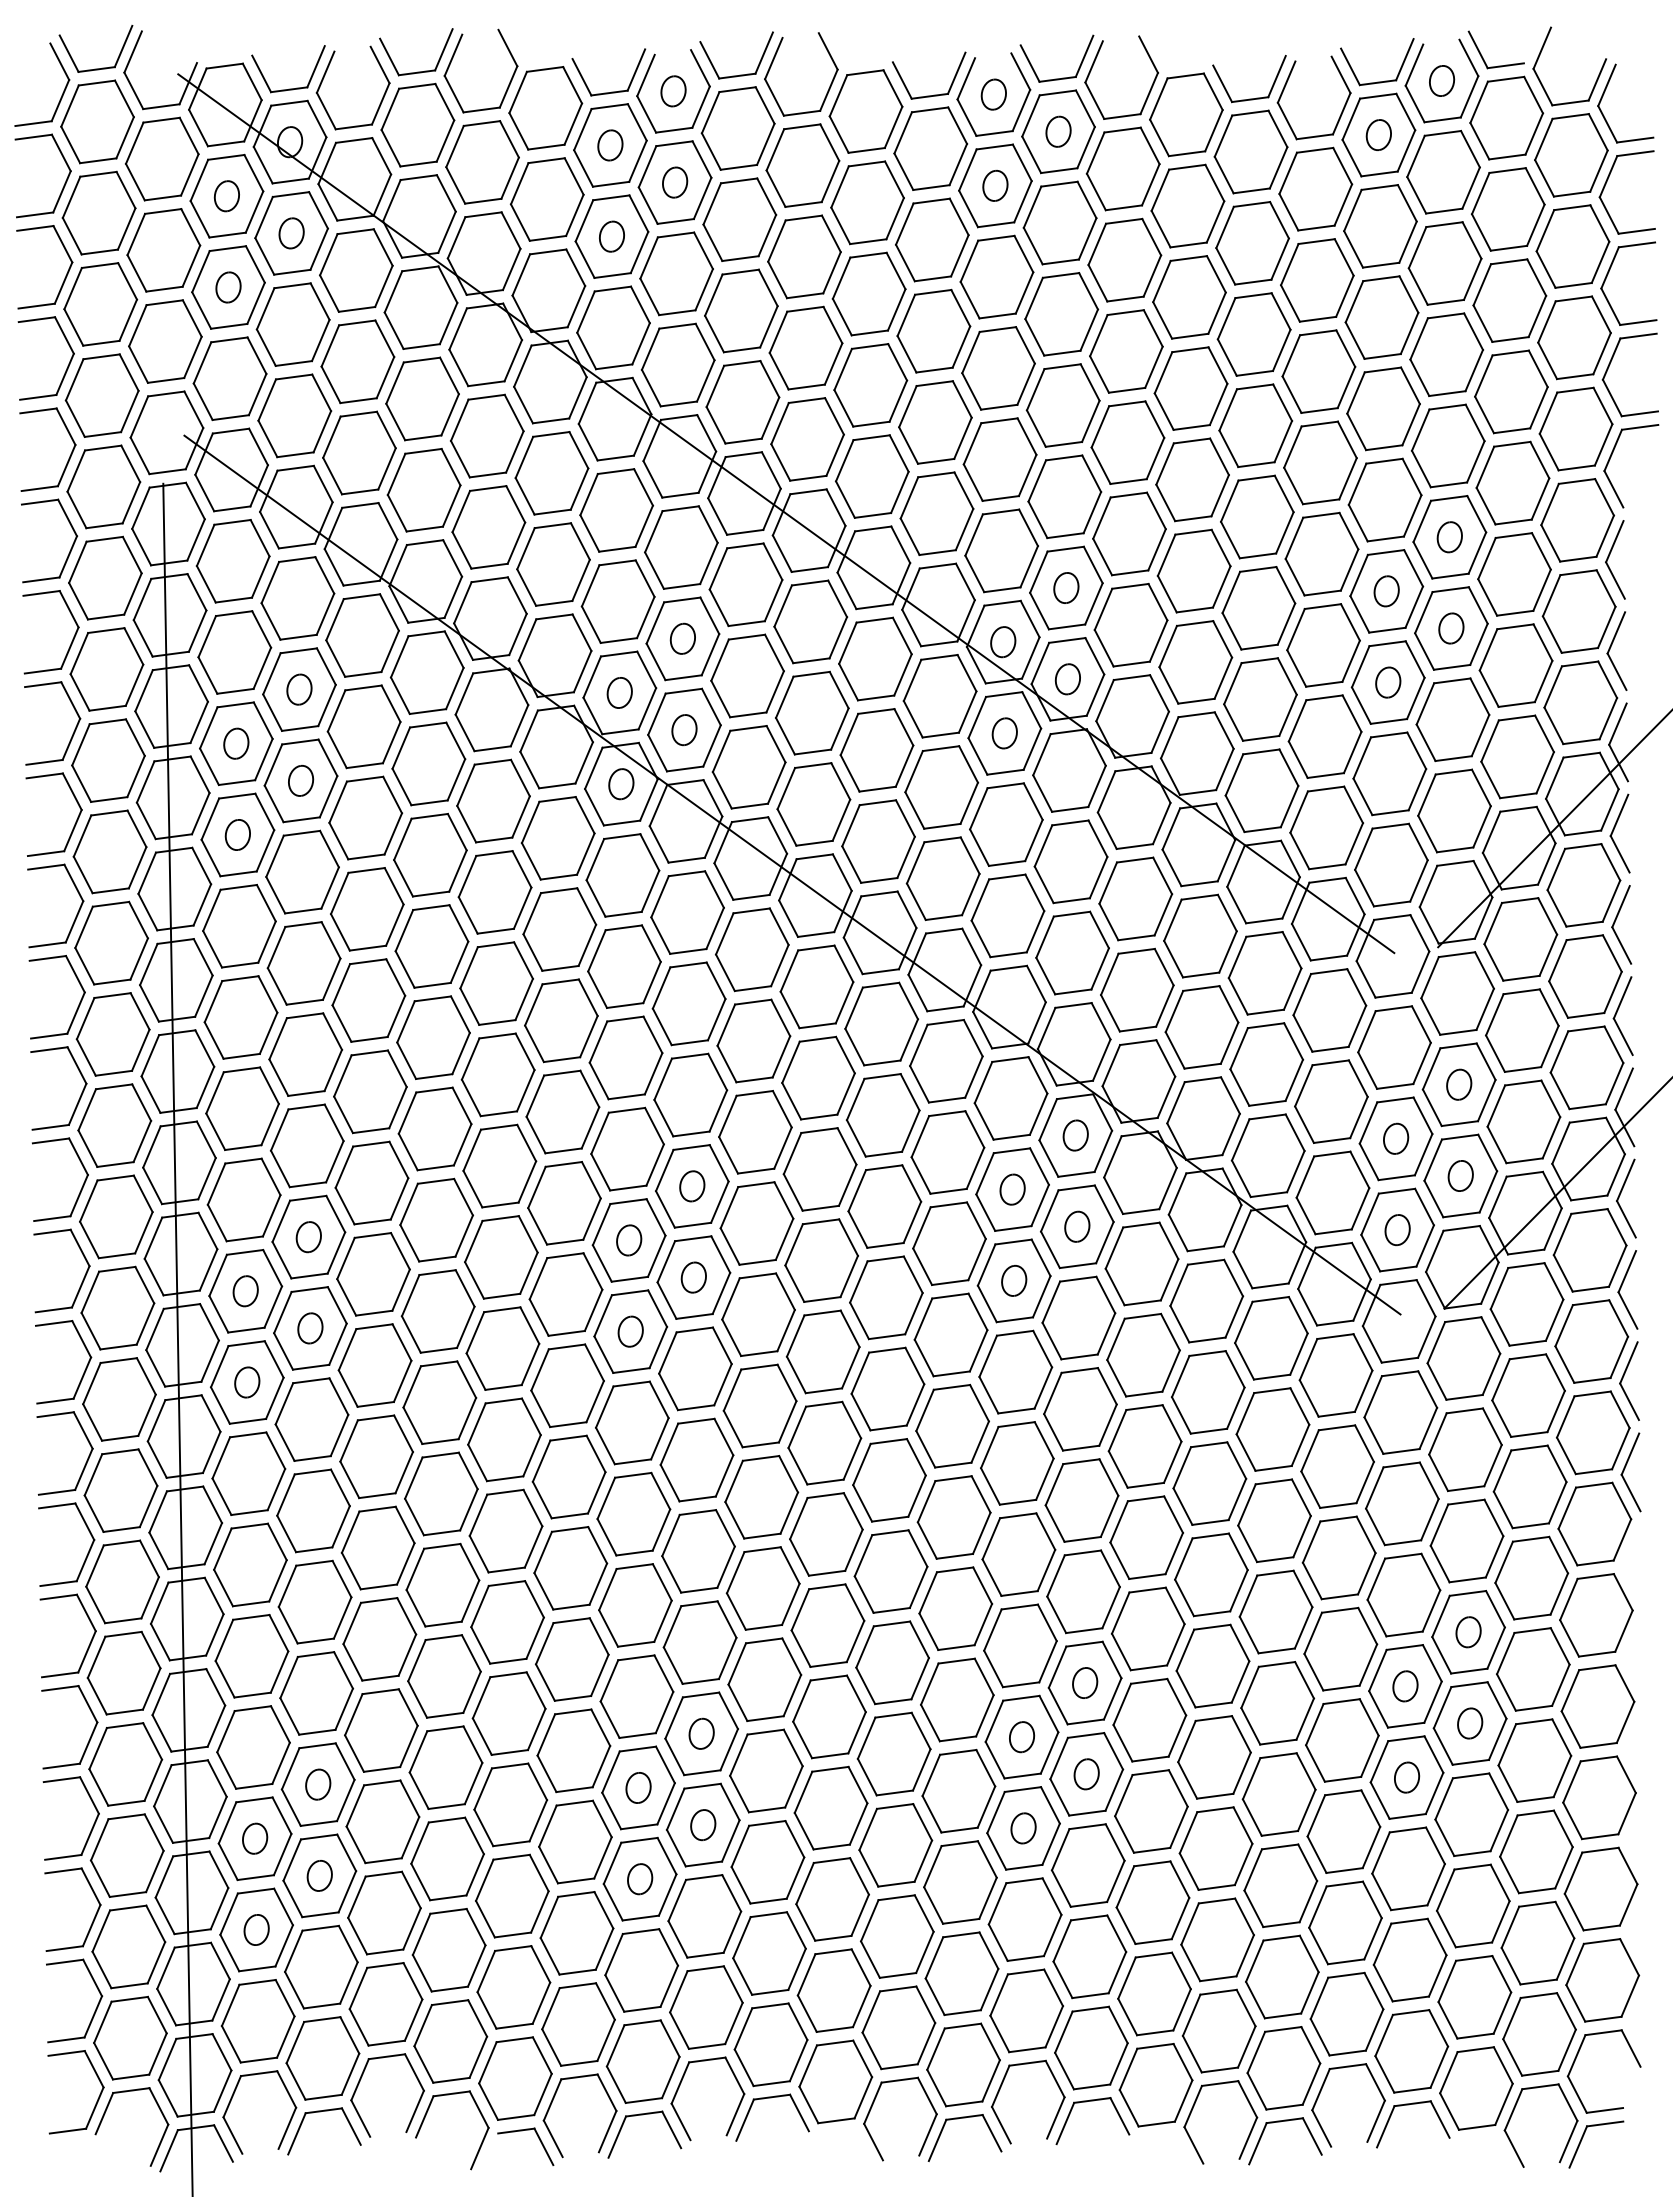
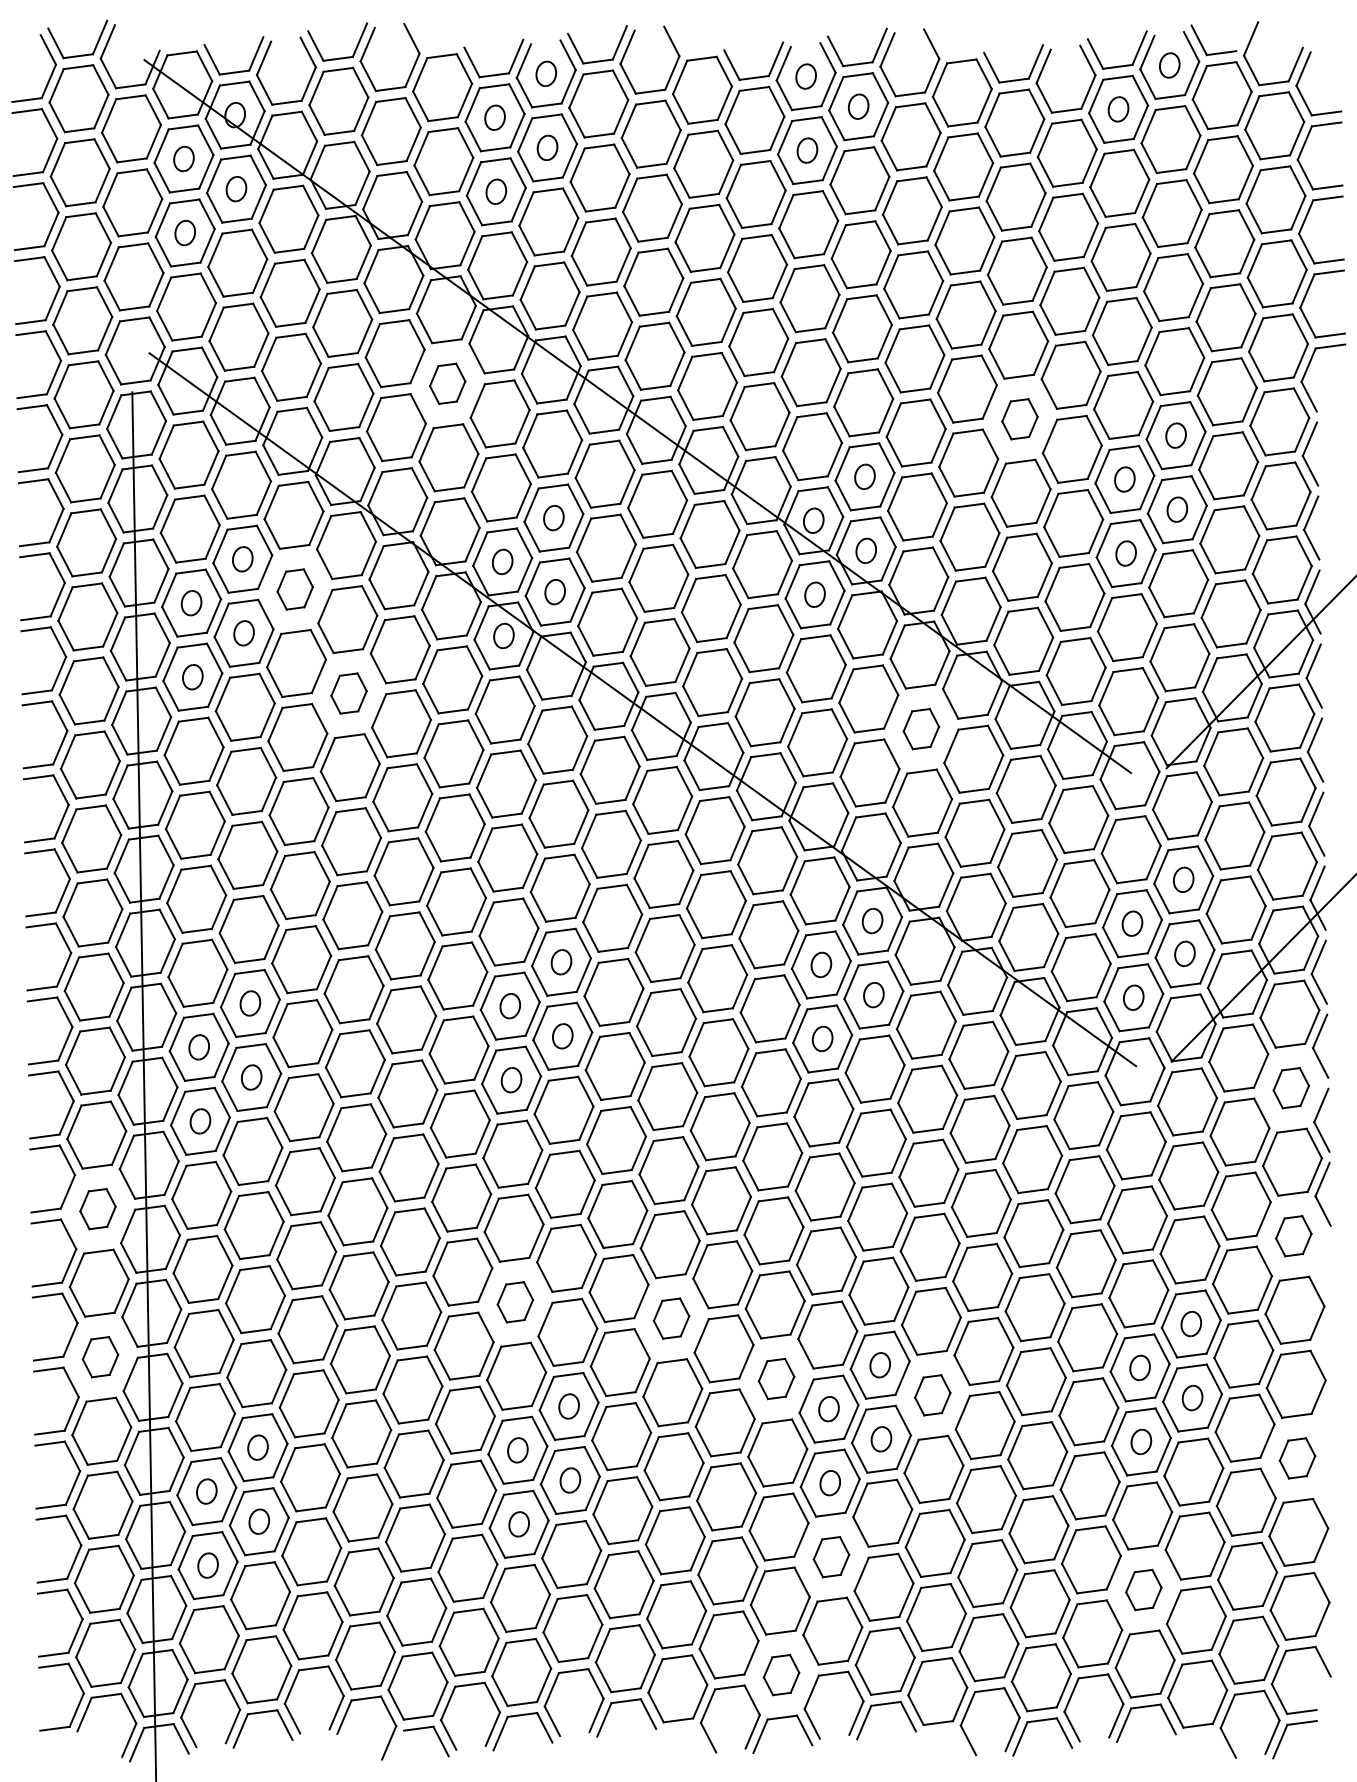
part: (551, 473) -> (447, 383), size x0.6
part: (1257, 516) -> (1020, 418), size x0.6
part: (363, 726) -> (294, 589), size x0.6
part: (430, 854) -> (349, 693), size x0.6
part: (1135, 898) -> (921, 728), size x0.6
part: (1591, 1341) -> (1291, 1088), size x0.6
part: (120, 1490) -> (97, 1209), size x0.6
part: (1594, 1523) -> (1293, 1235), size x0.6
part: (635, 1605) -> (515, 1302), size x0.6
part: (827, 1625) -> (671, 1318), size x0.6
part: (123, 1672) -> (100, 1356), size x0.6
part: (957, 1699) -> (776, 1378), size x0.6
part: (1149, 1719) -> (932, 1394), size x0.6
part: (1599, 1797) -> (1297, 1458), size x0.6
part: (1024, 1919) -> (831, 1557), size x0.6
part: (1409, 1959) -> (1143, 1589), size x0.6
part: (963, 2064) -> (781, 1674), size x0.6

